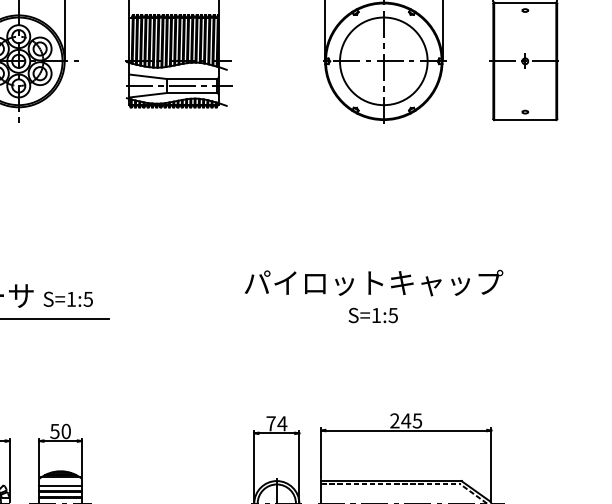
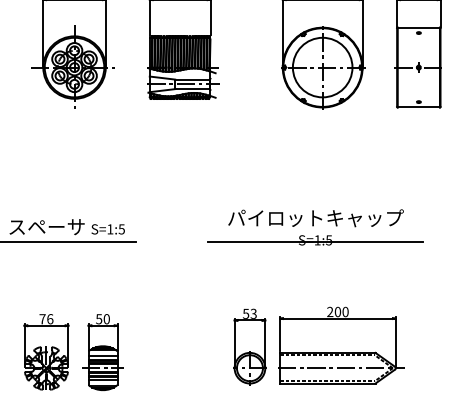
line: (373, 318) -> (315, 242), added
text: (411, 420) -> (341, 311), 245 -> 200
text: (277, 423) -> (250, 313), 74 -> 53

